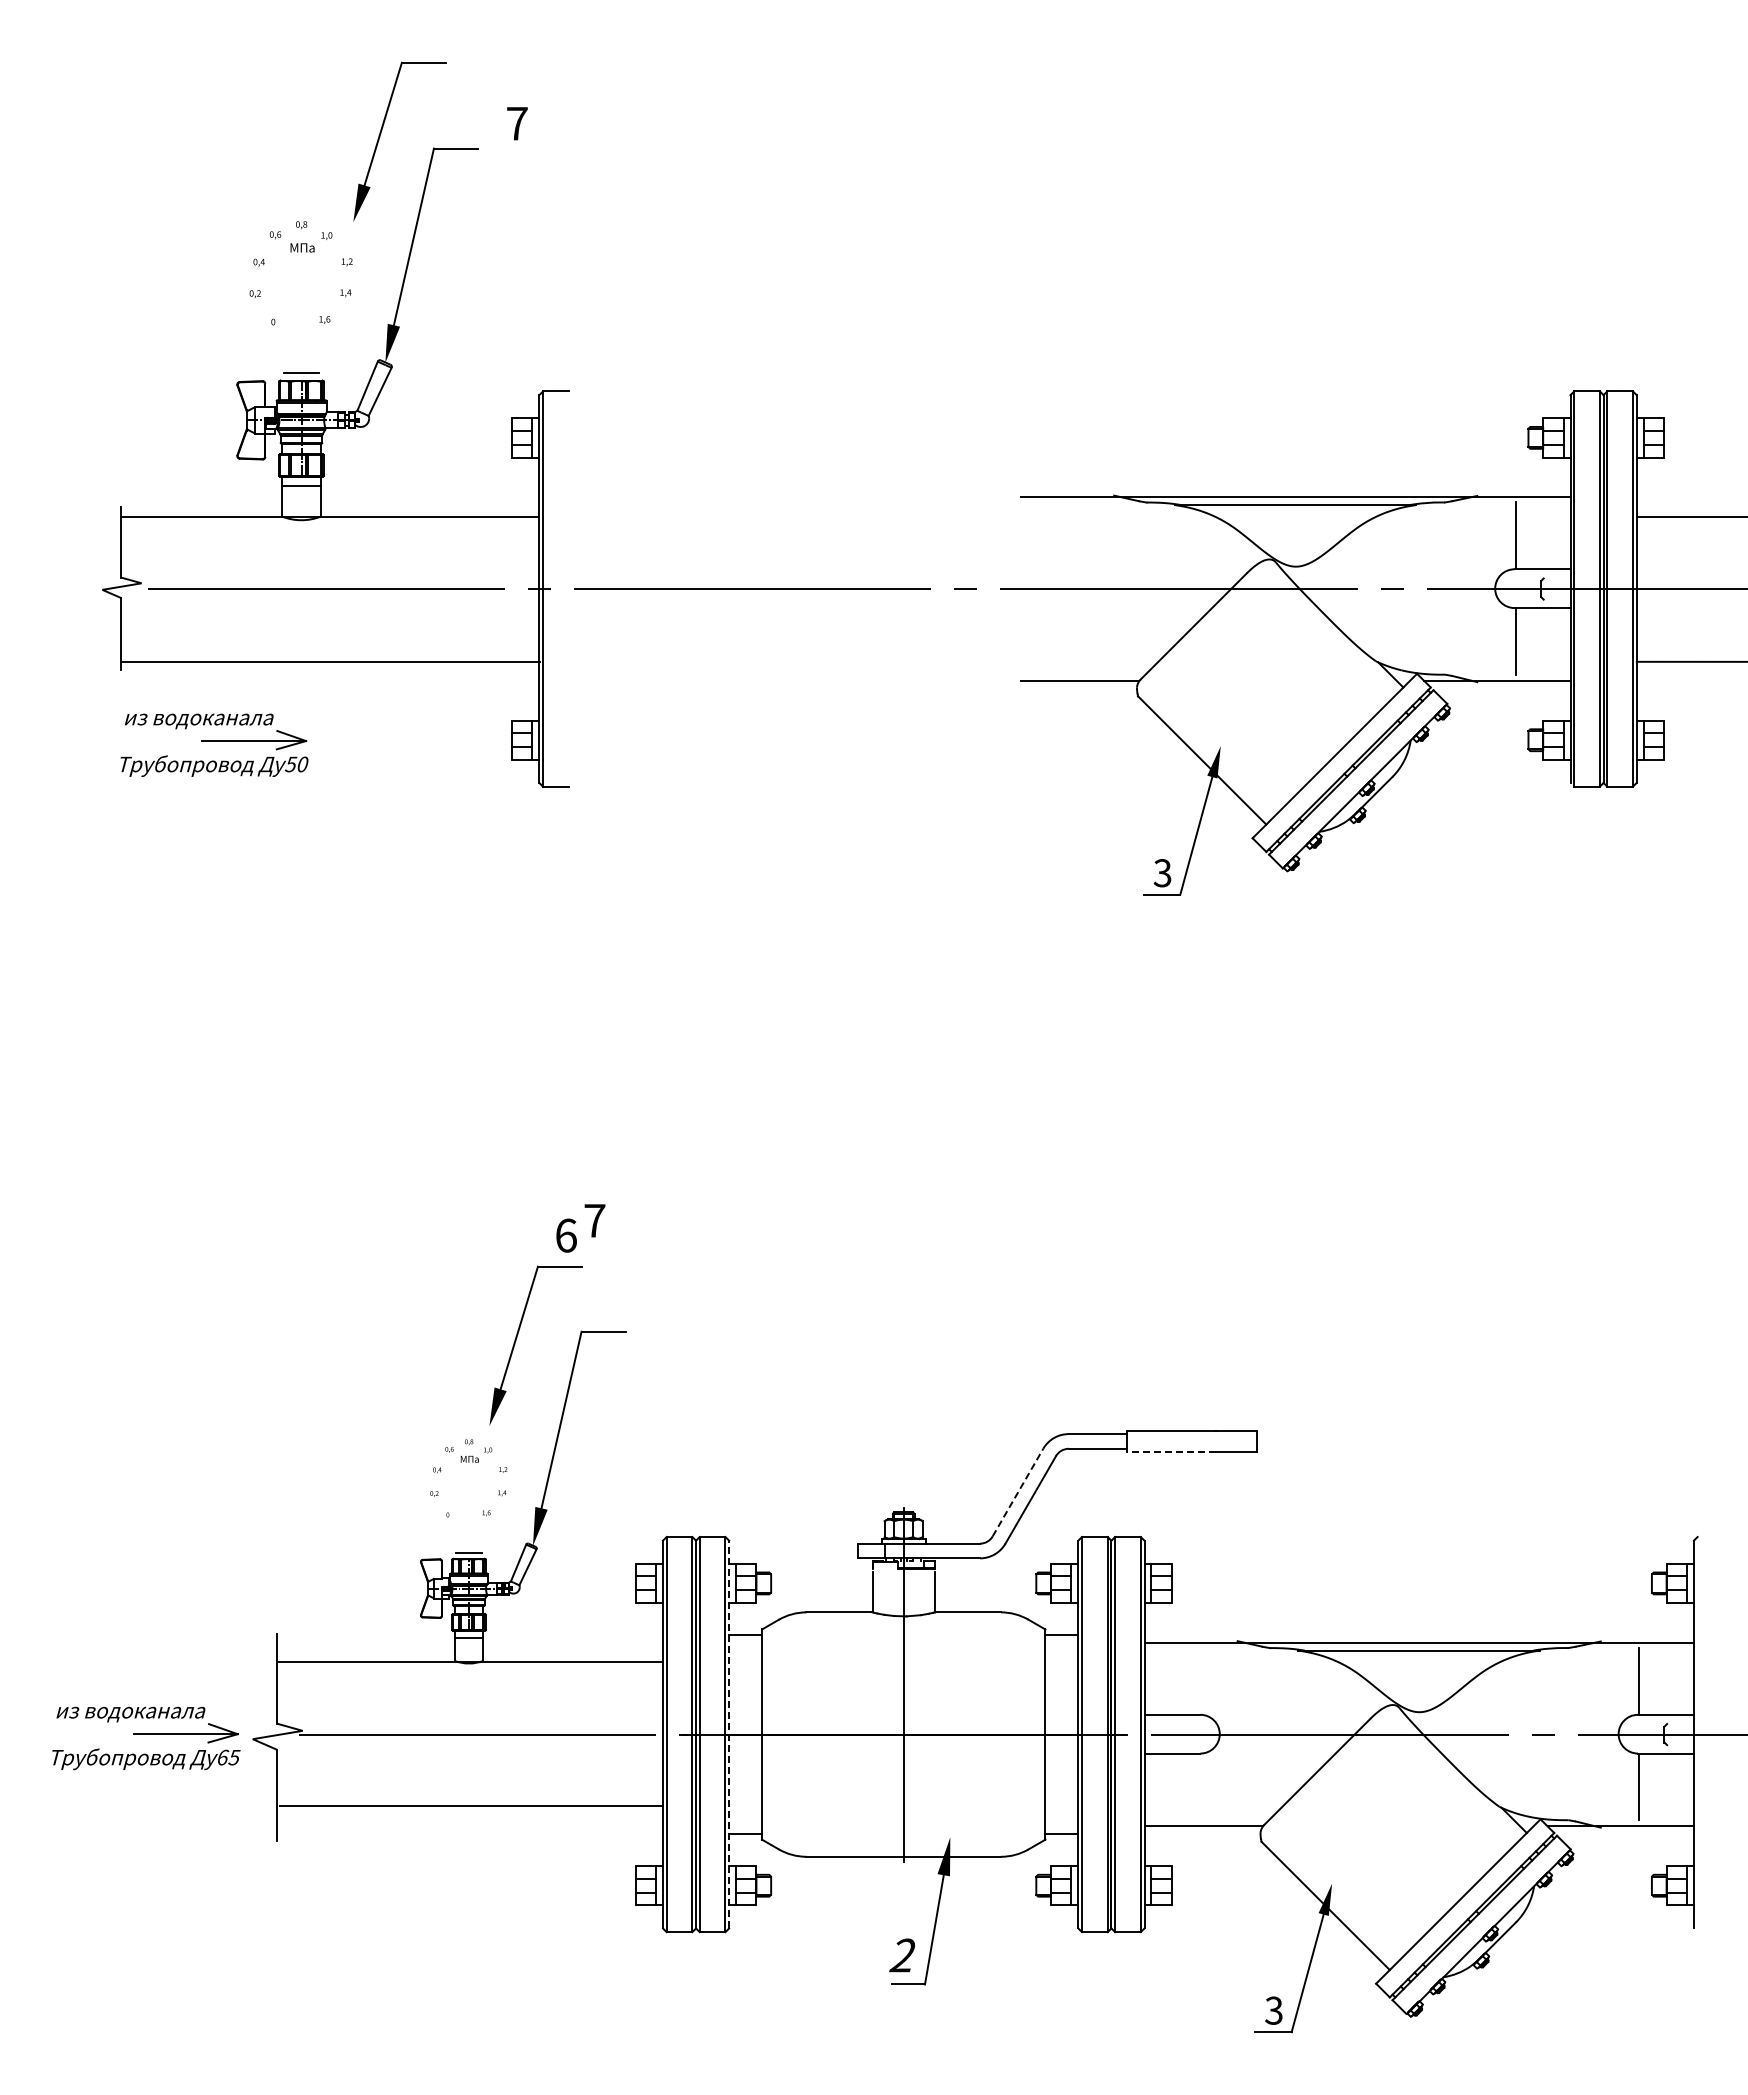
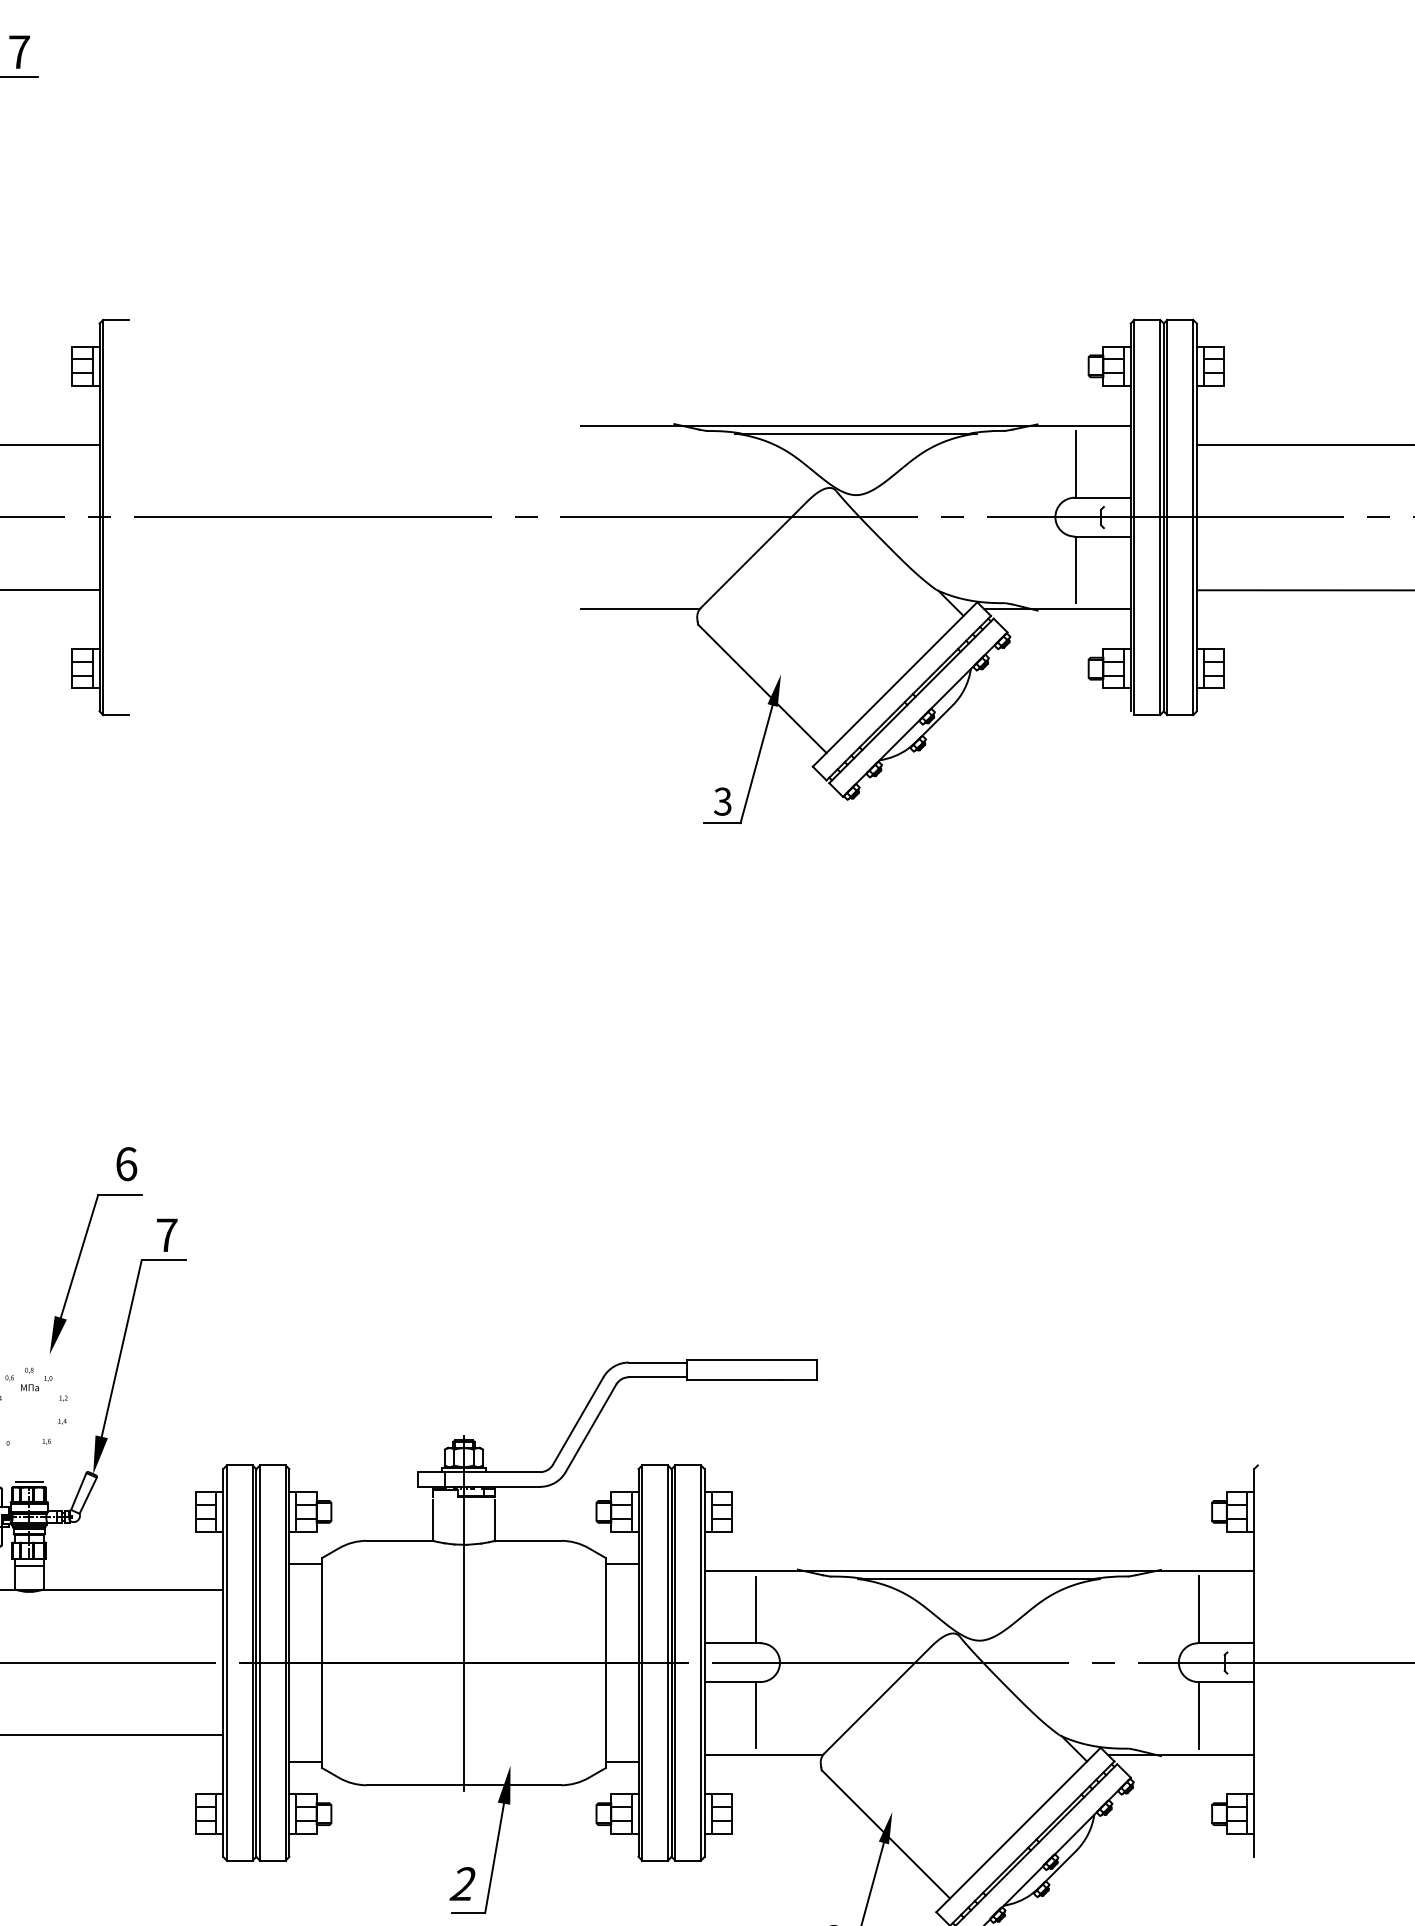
text: (517, 123) -> (19, 51), moved
text: (594, 1220) -> (166, 1234), moved
line: (1171, 1451) -> (731, 1379), dashed -> solid
line: (1018, 1492) -> (578, 1420), dashed -> solid
line: (1195, 1681) -> (755, 1609), added
line: (729, 1734) -> (289, 1662), dashed -> solid
line: (1195, 1786) -> (755, 1714), added

